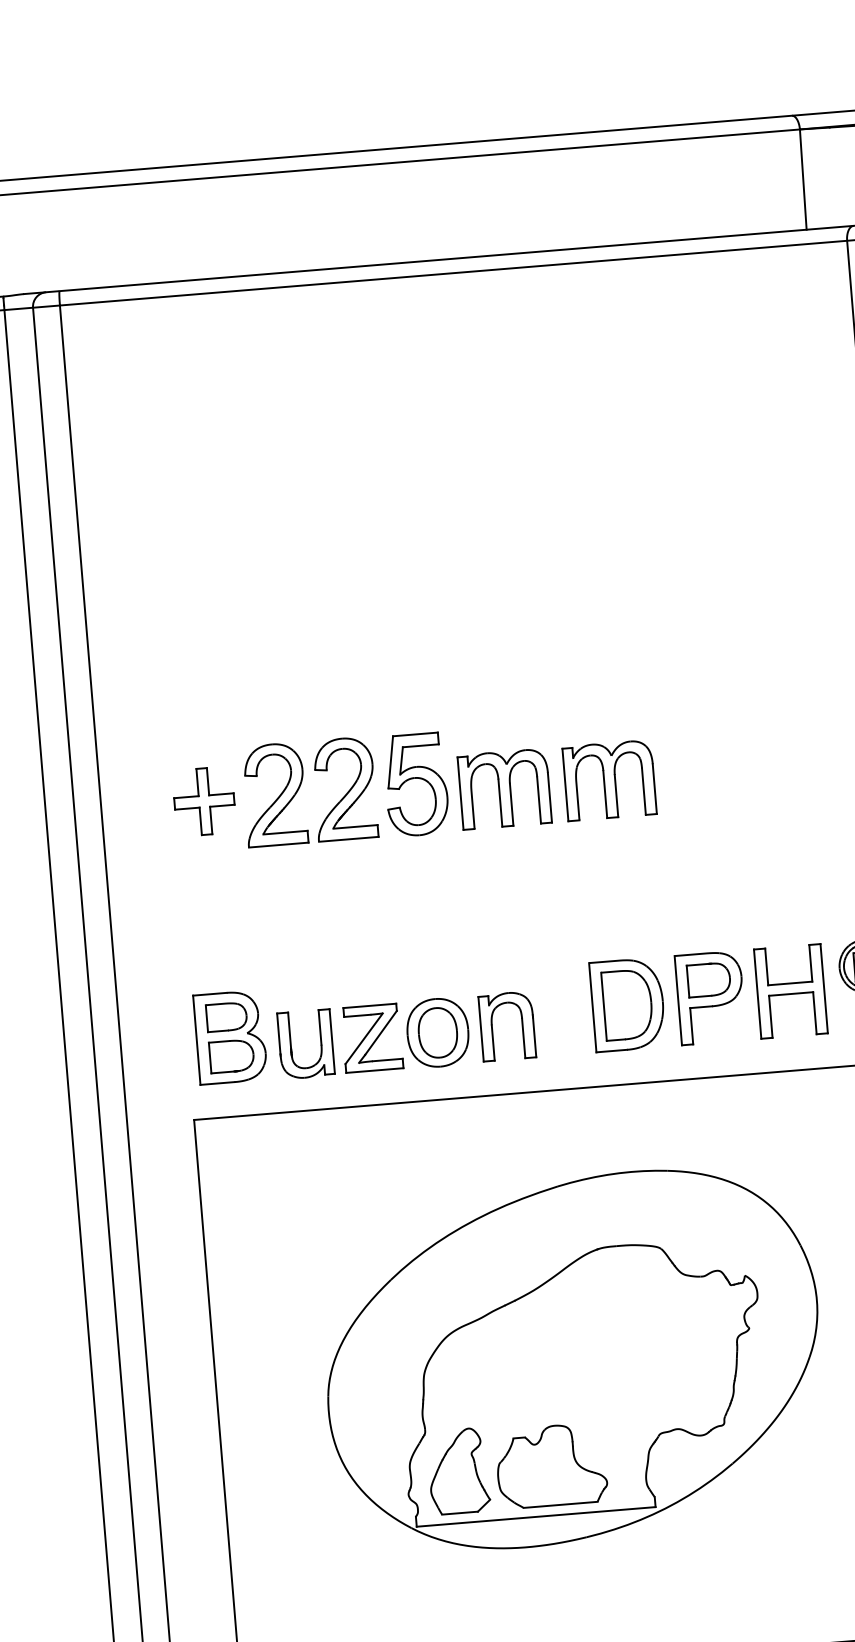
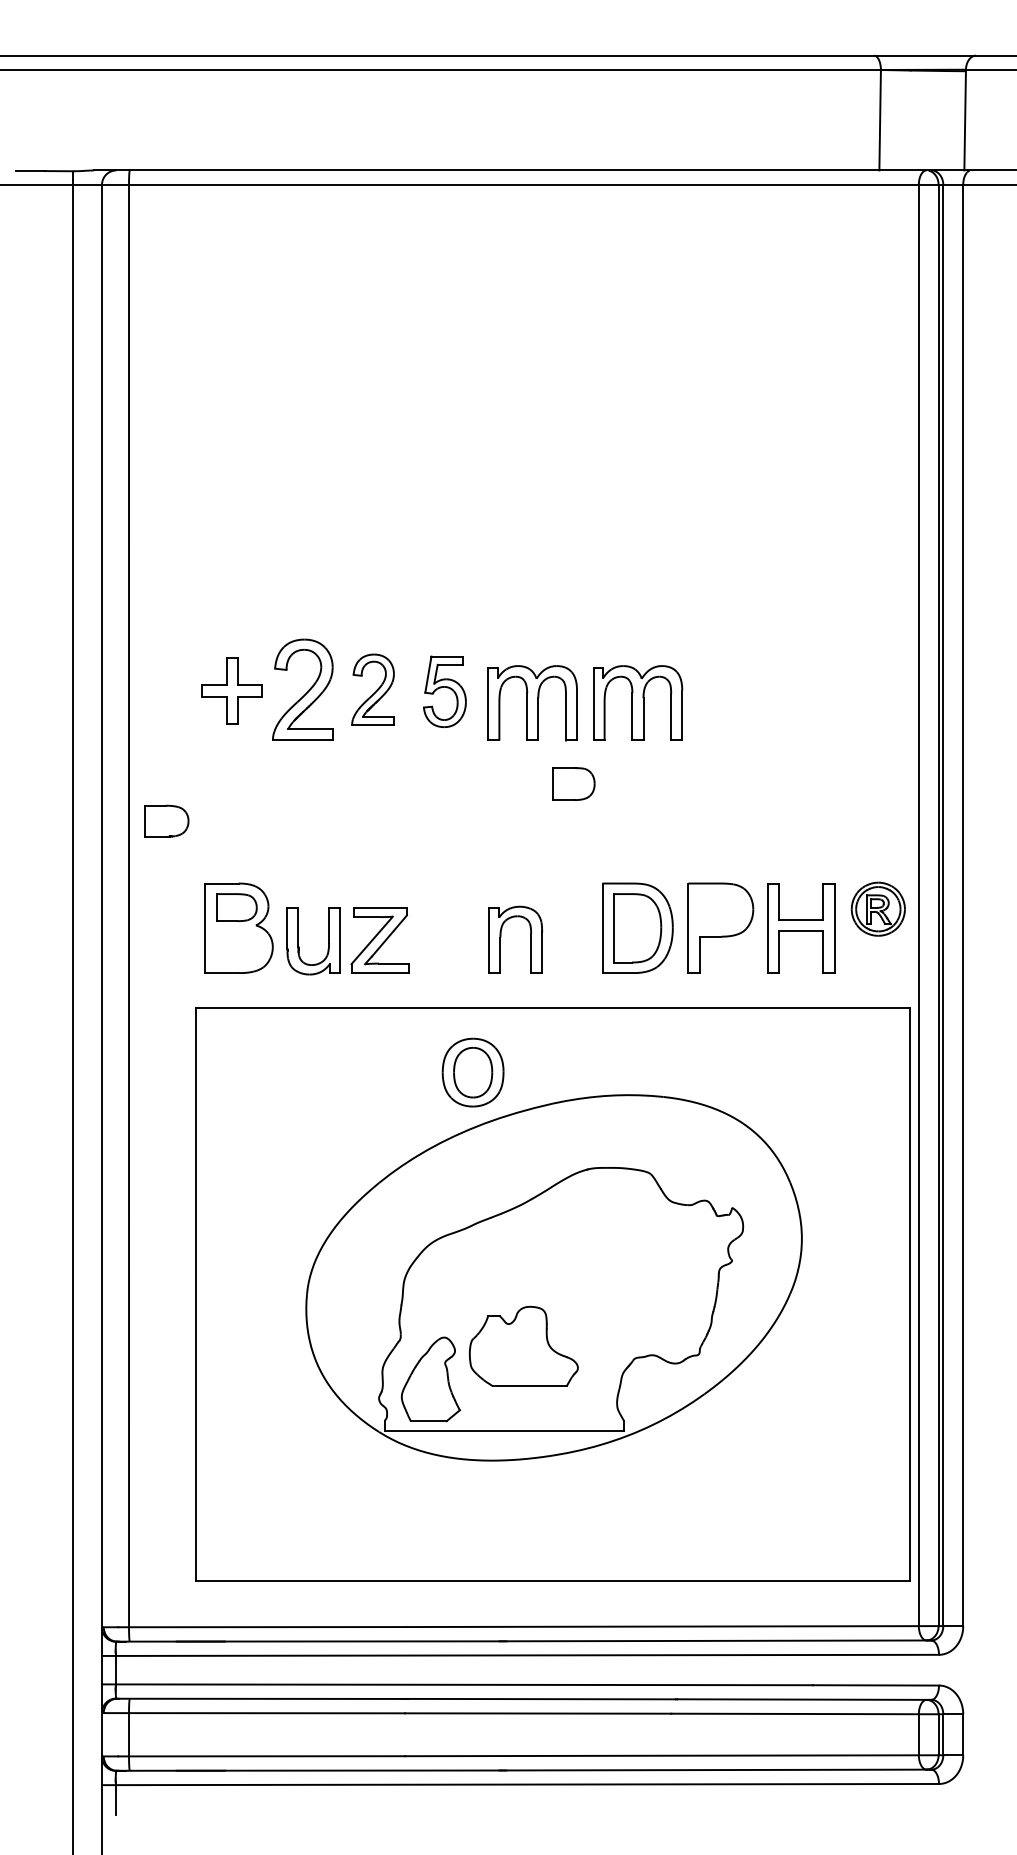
part: (415, 784) -> (444, 691), size x0.7
part: (343, 788) -> (372, 689), size x0.7
part: (708, 979) -> (573, 783), moved
part: (437, 1032) -> (472, 1072), moved
part: (231, 1055) -> (166, 820), moved
part: (551, 1464) -> (523, 1345), moved

